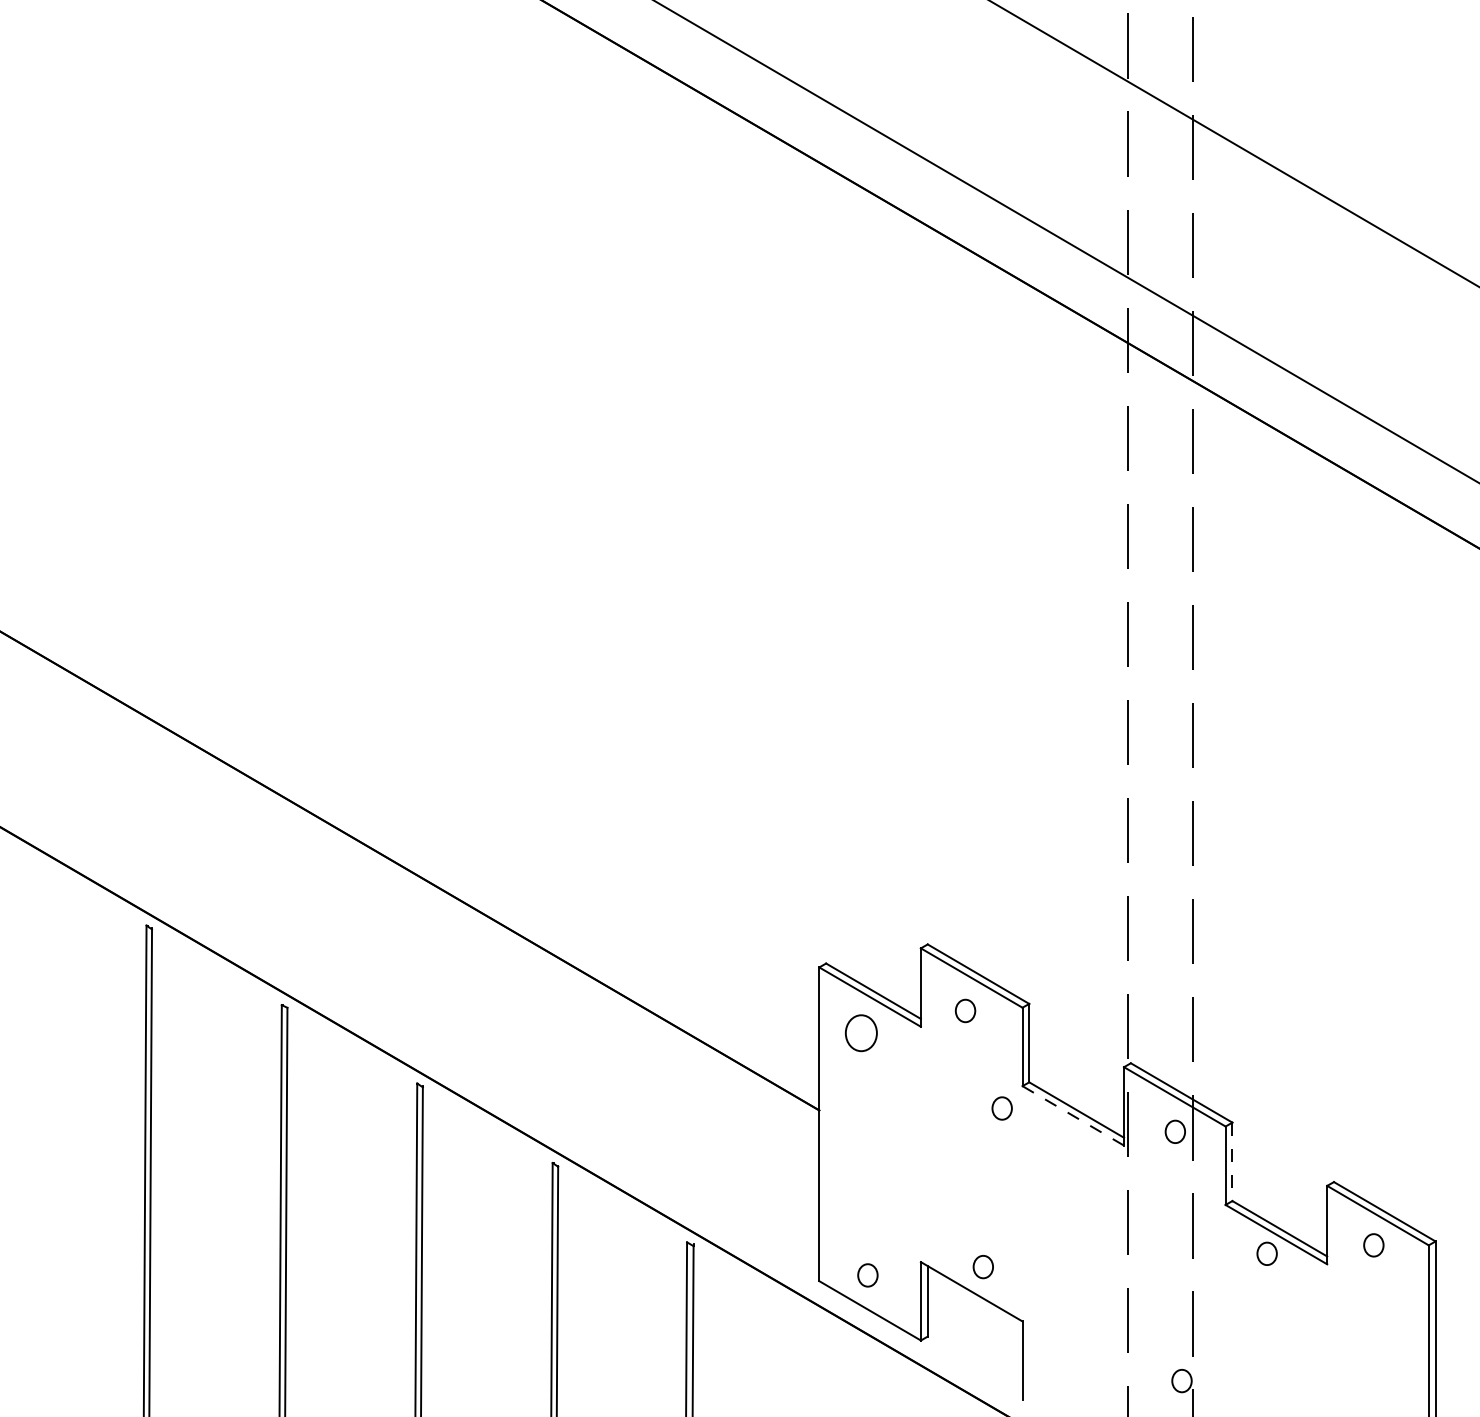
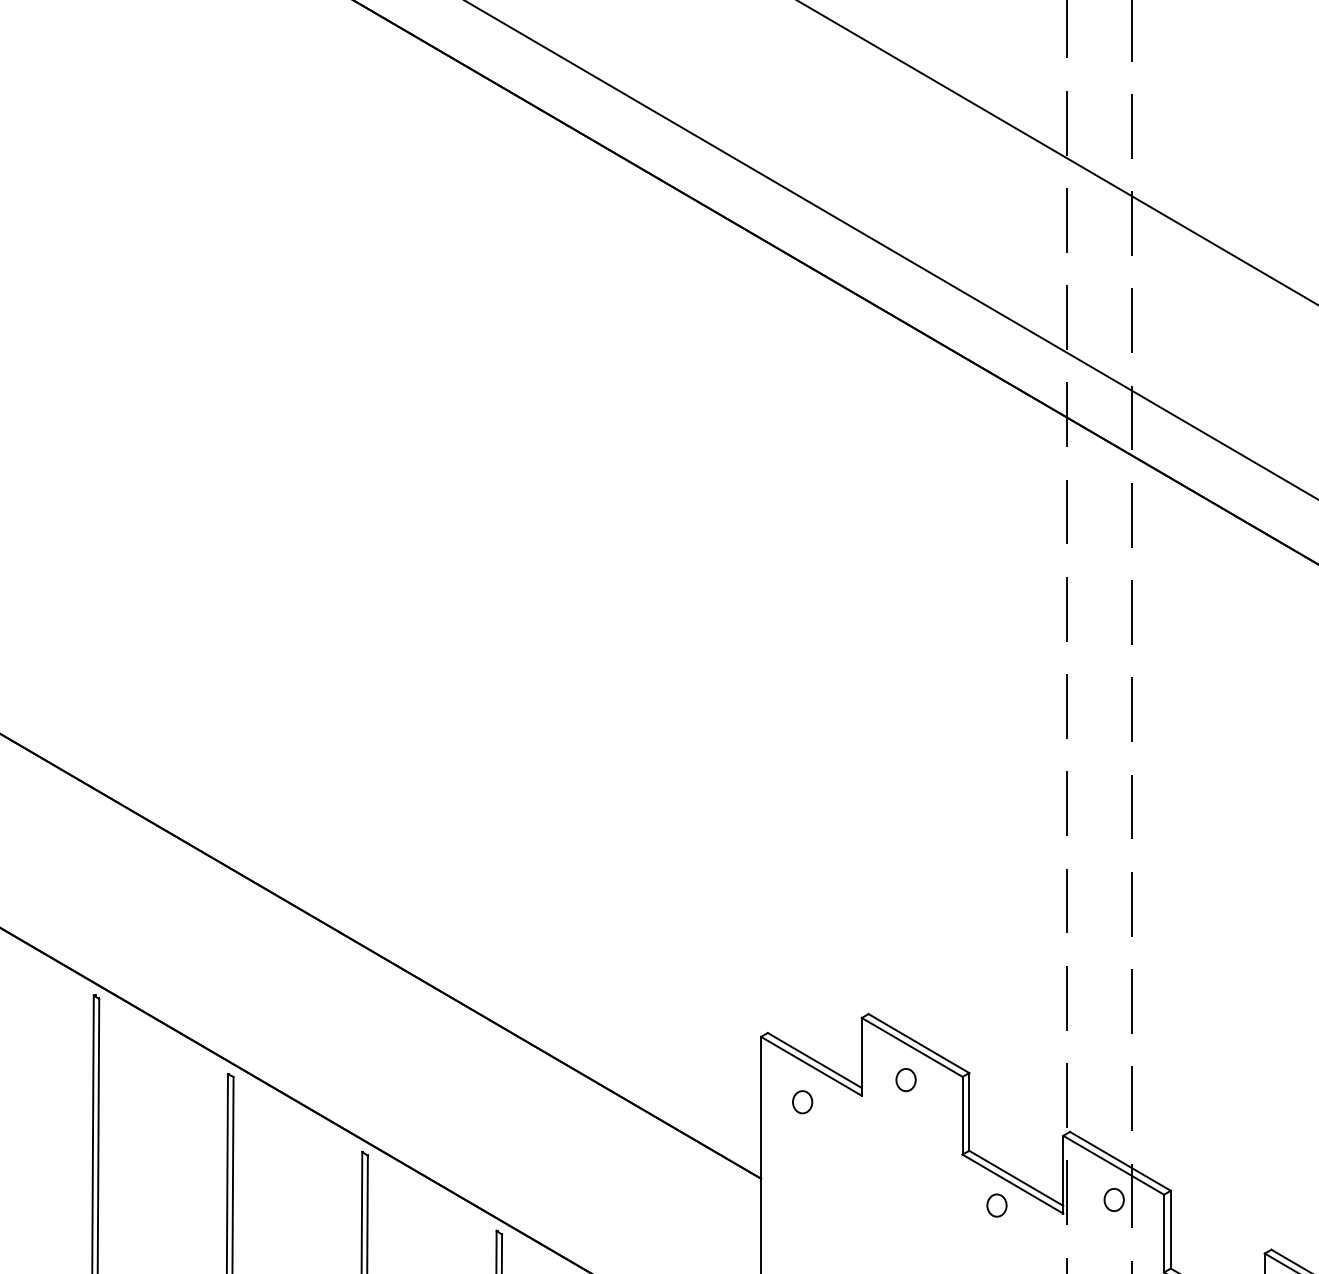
circle: (860, 1033) -> (801, 1102), size x0.62
circle: (1001, 1108) -> (996, 1205), moved
line: (1073, 1115) -> (1013, 1183), dashed -> solid
line: (1232, 1162) -> (1170, 1230), dashed -> solid

